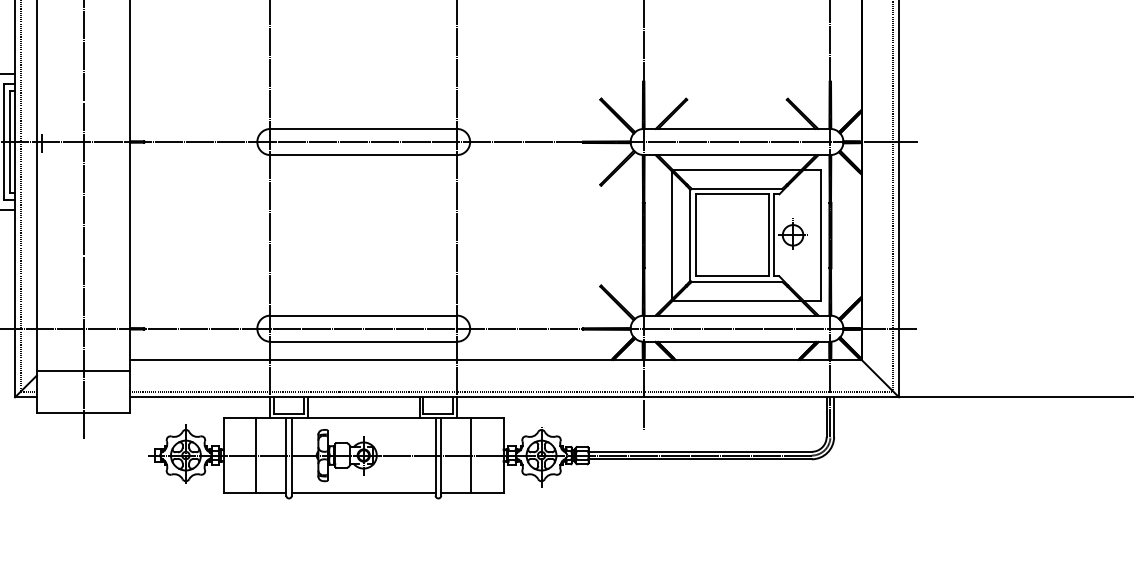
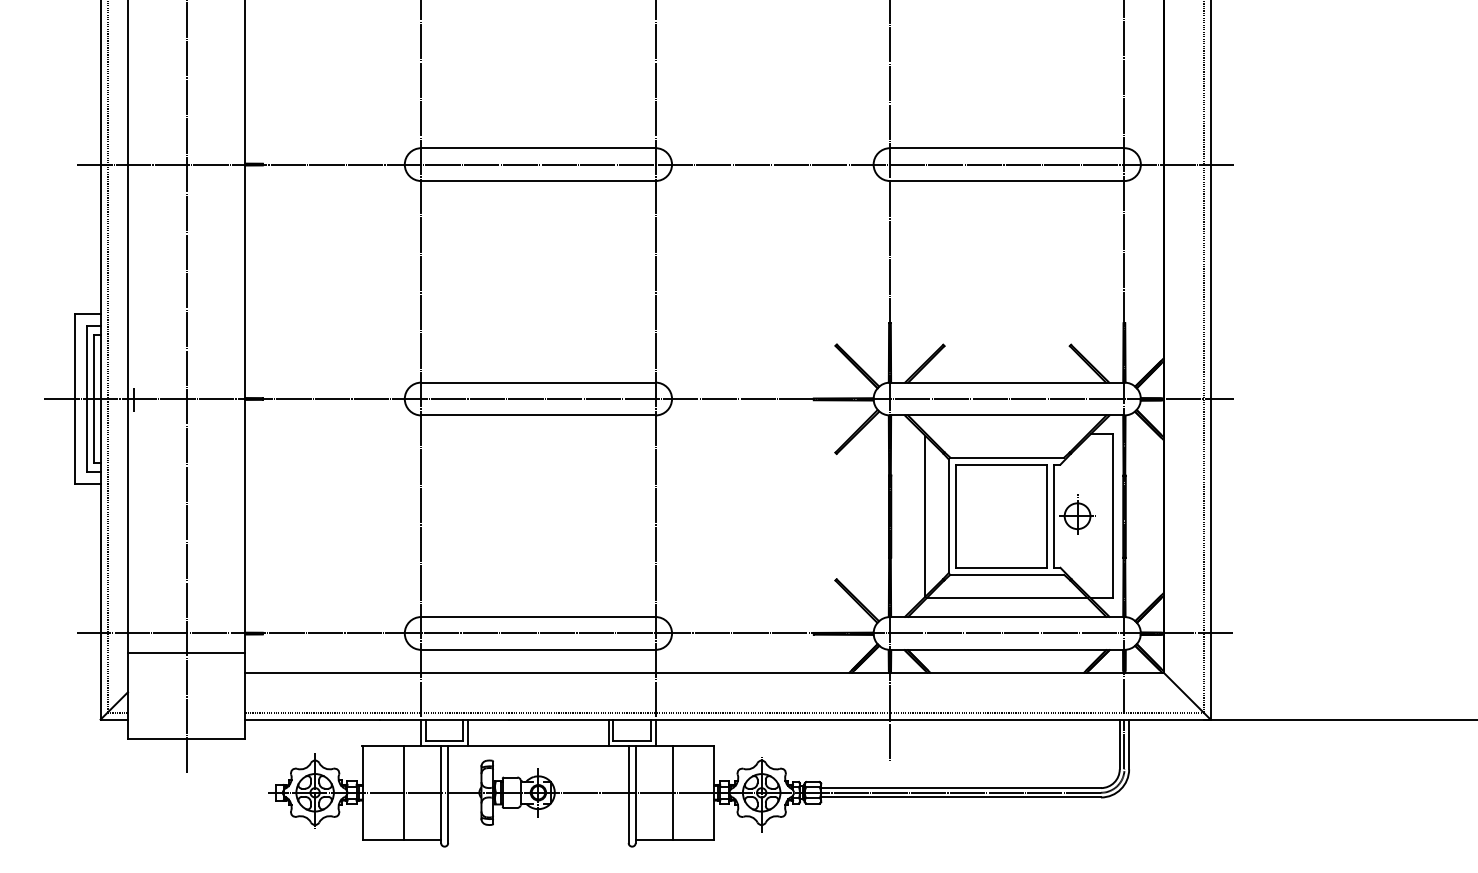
line: (737, 170) -> (1007, 434), removed
line: (83, 370) -> (186, 653), moved
line: (363, 492) -> (538, 839), removed

